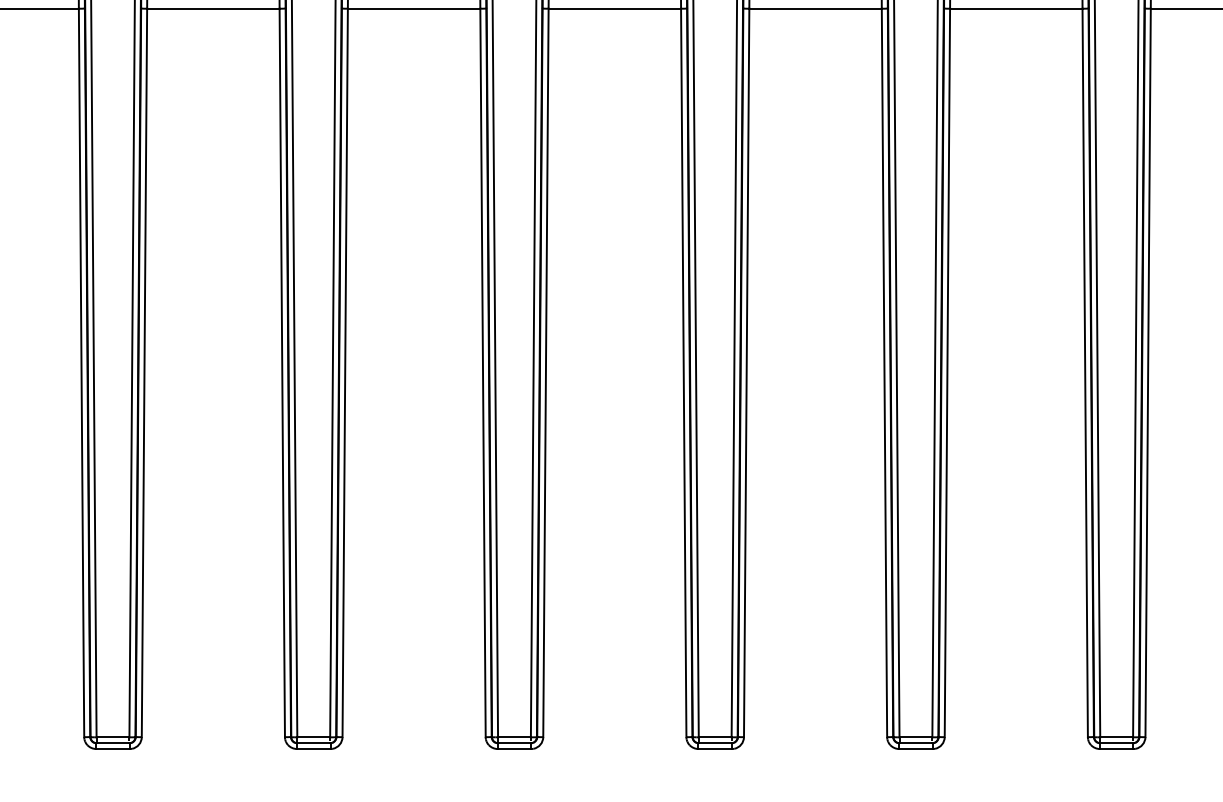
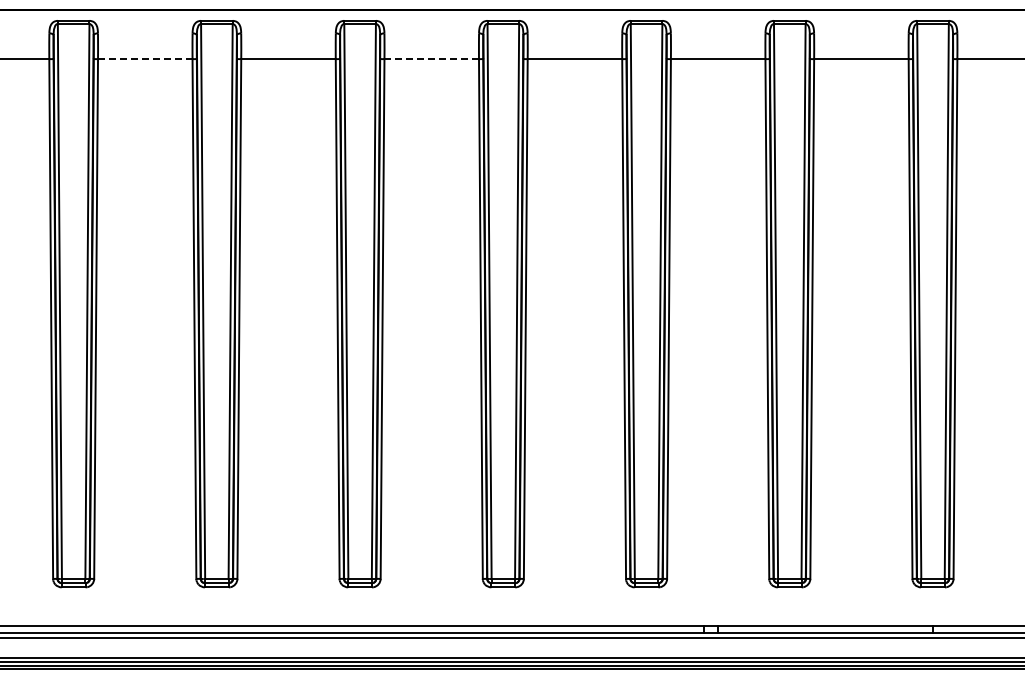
line: (213, 9) -> (145, 59), solid -> dashed
line: (615, 9) -> (432, 59), solid -> dashed

